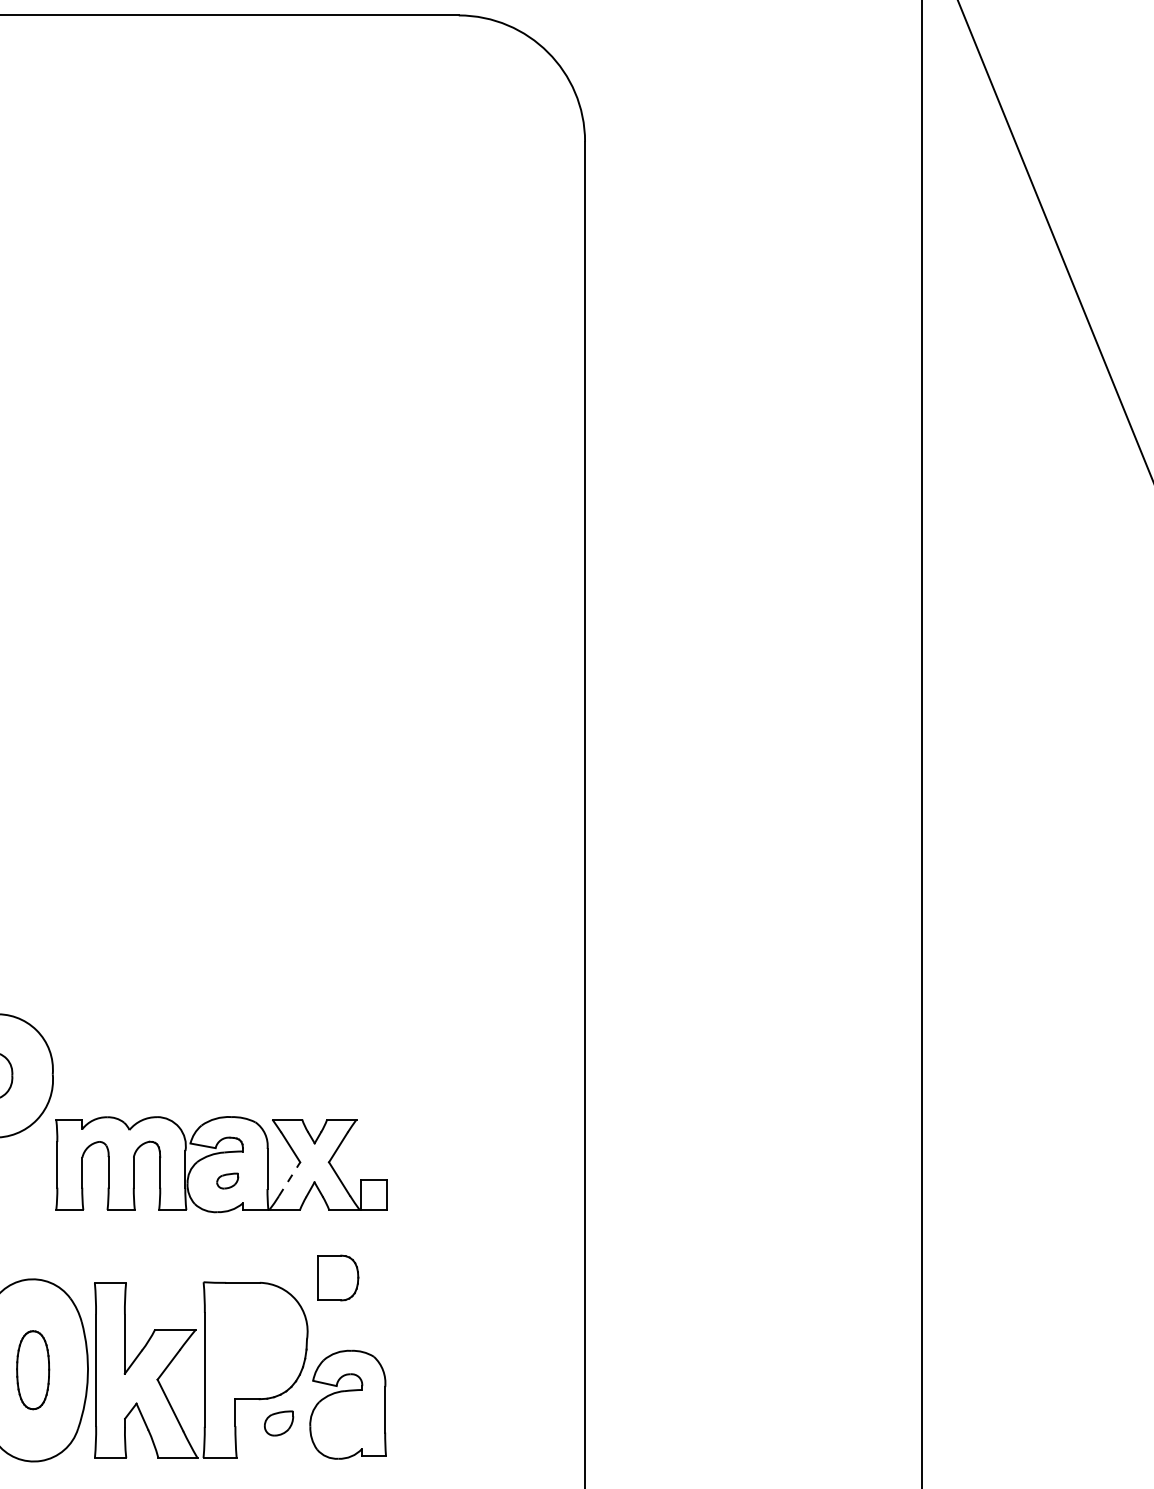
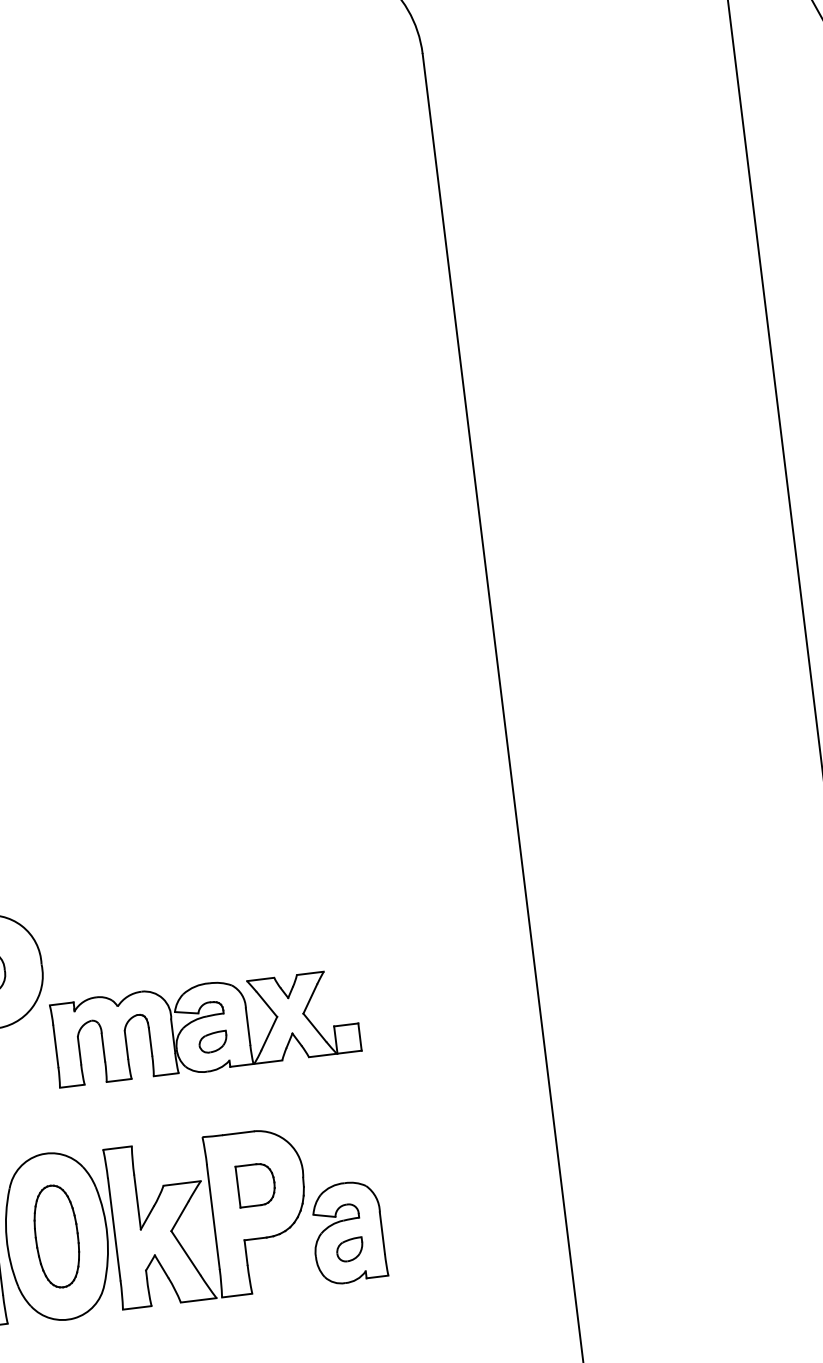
line: (289, 1179) -> (269, 1033), dashed -> solid
part: (227, 1180) -> (212, 1041), size x1.43
part: (338, 1277) -> (256, 1184), moved
part: (32, 1369) -> (56, 1235), size x1.43
part: (279, 1423) -> (350, 1249), moved

